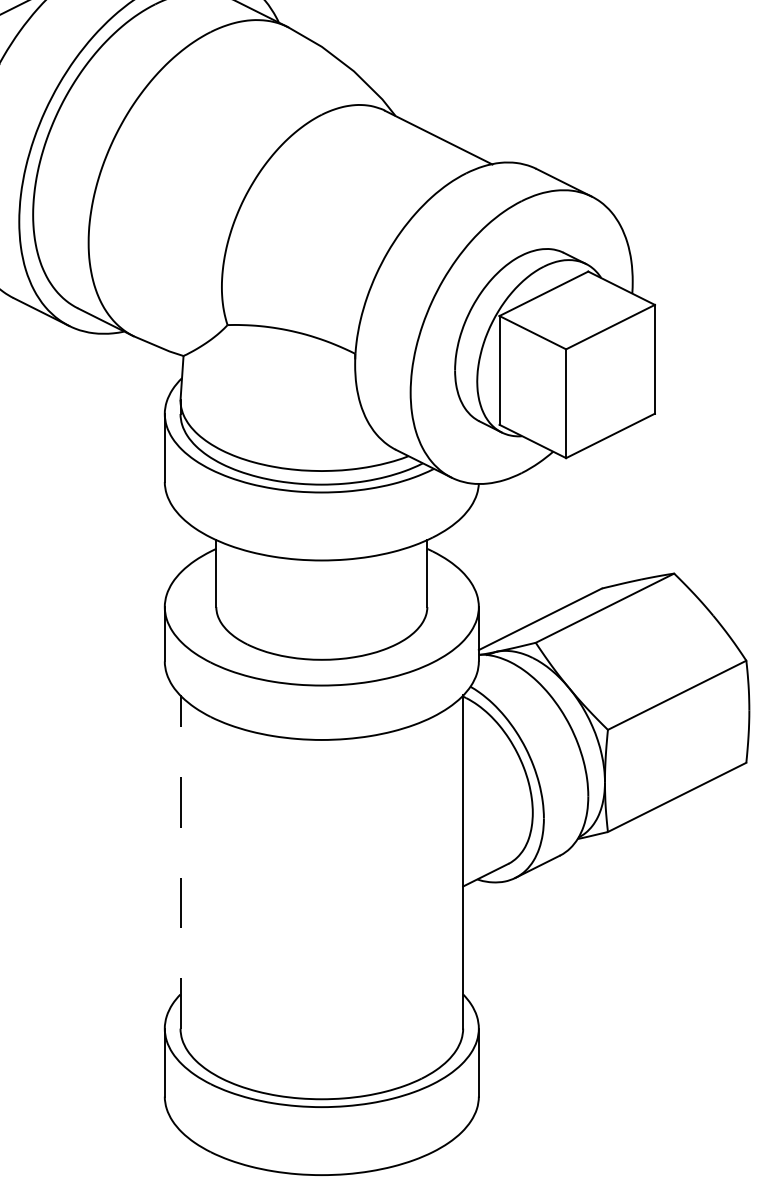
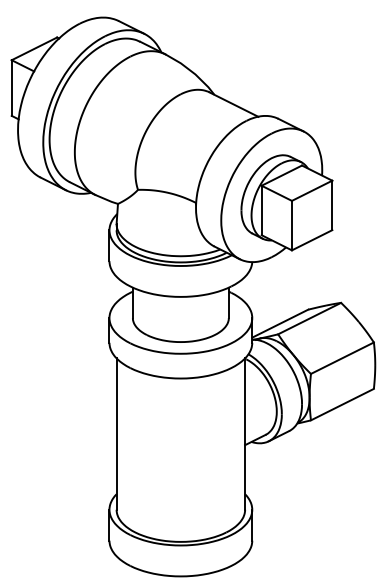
line: (180, 863) -> (116, 434), dashed -> solid

